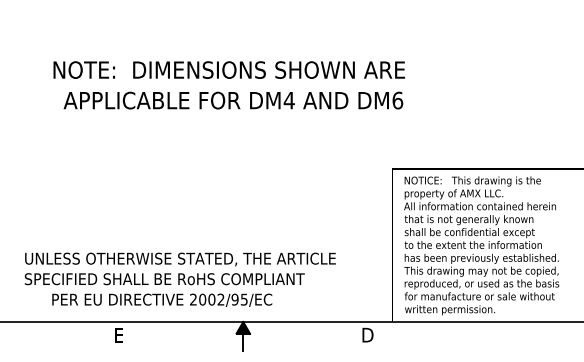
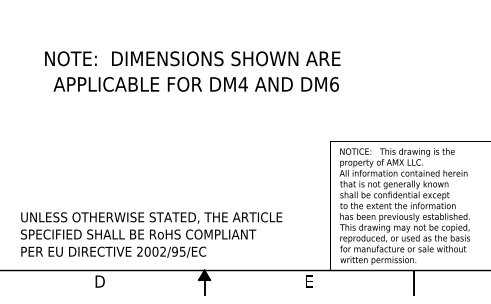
text: (162, 299) -> (113, 251), moved
text: (118, 334) -> (99, 281), E -> D
text: (367, 334) -> (308, 281), D -> E
line: (492, 336) -> (414, 282), added

